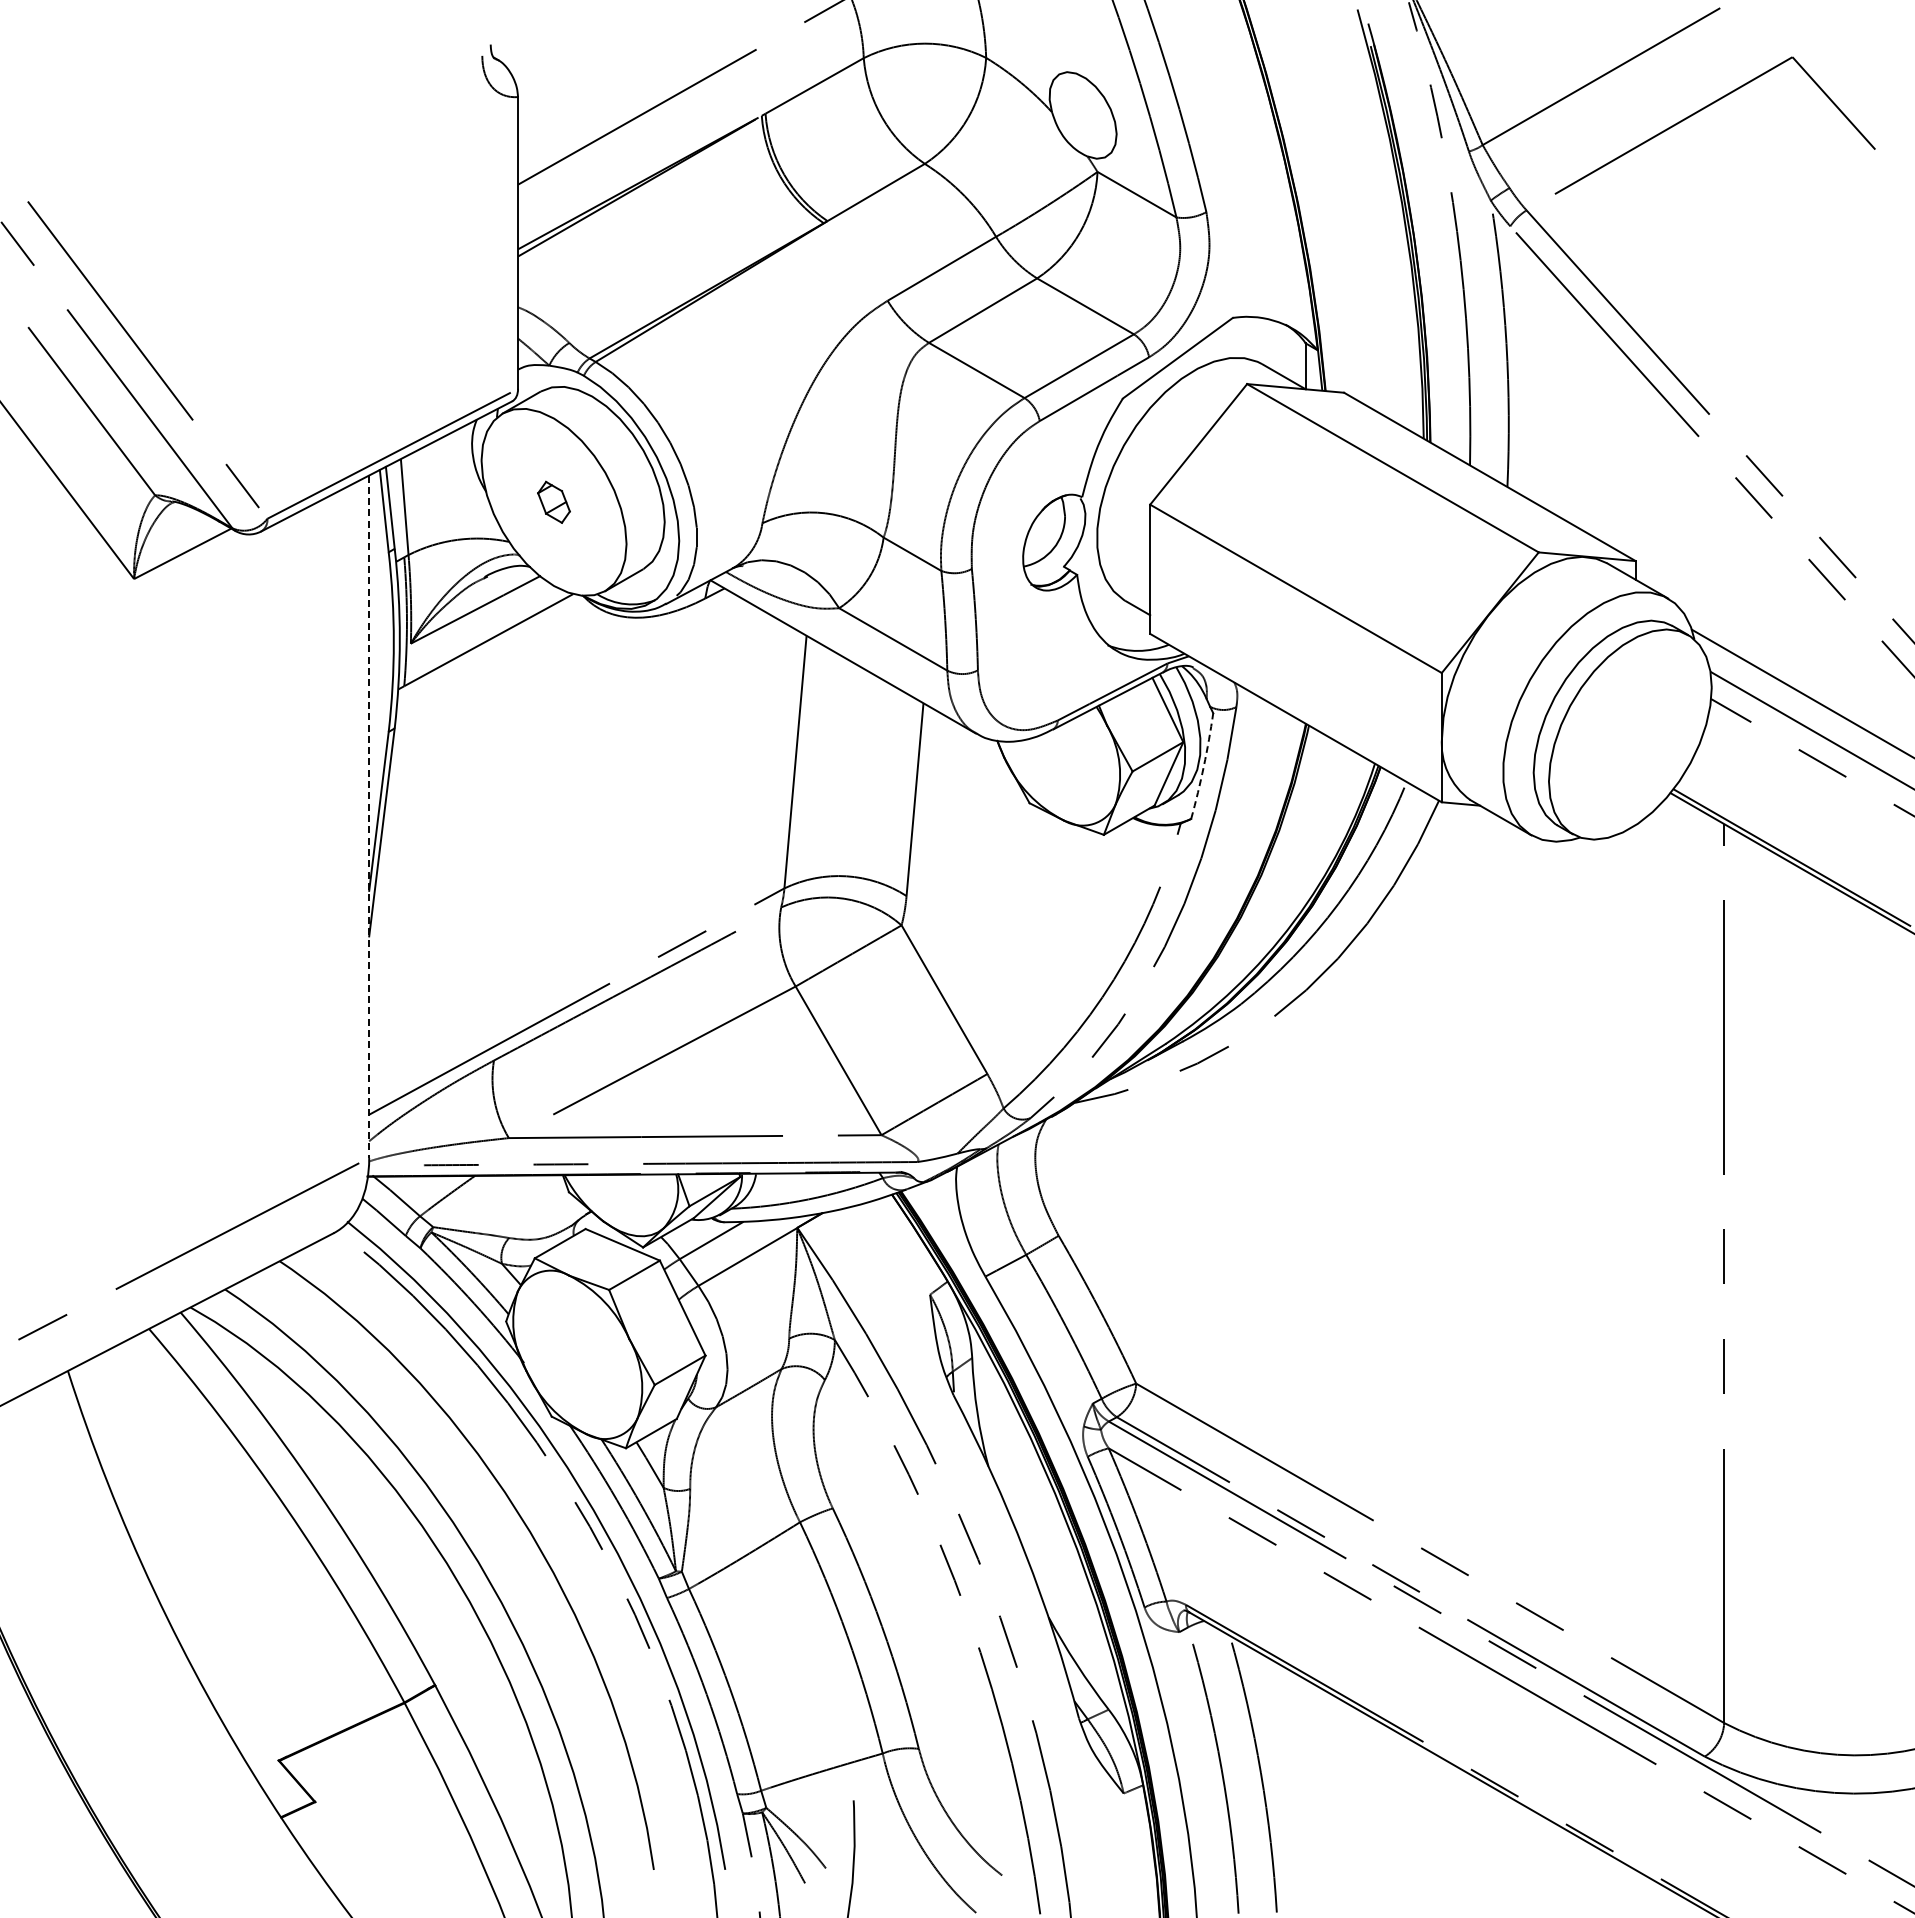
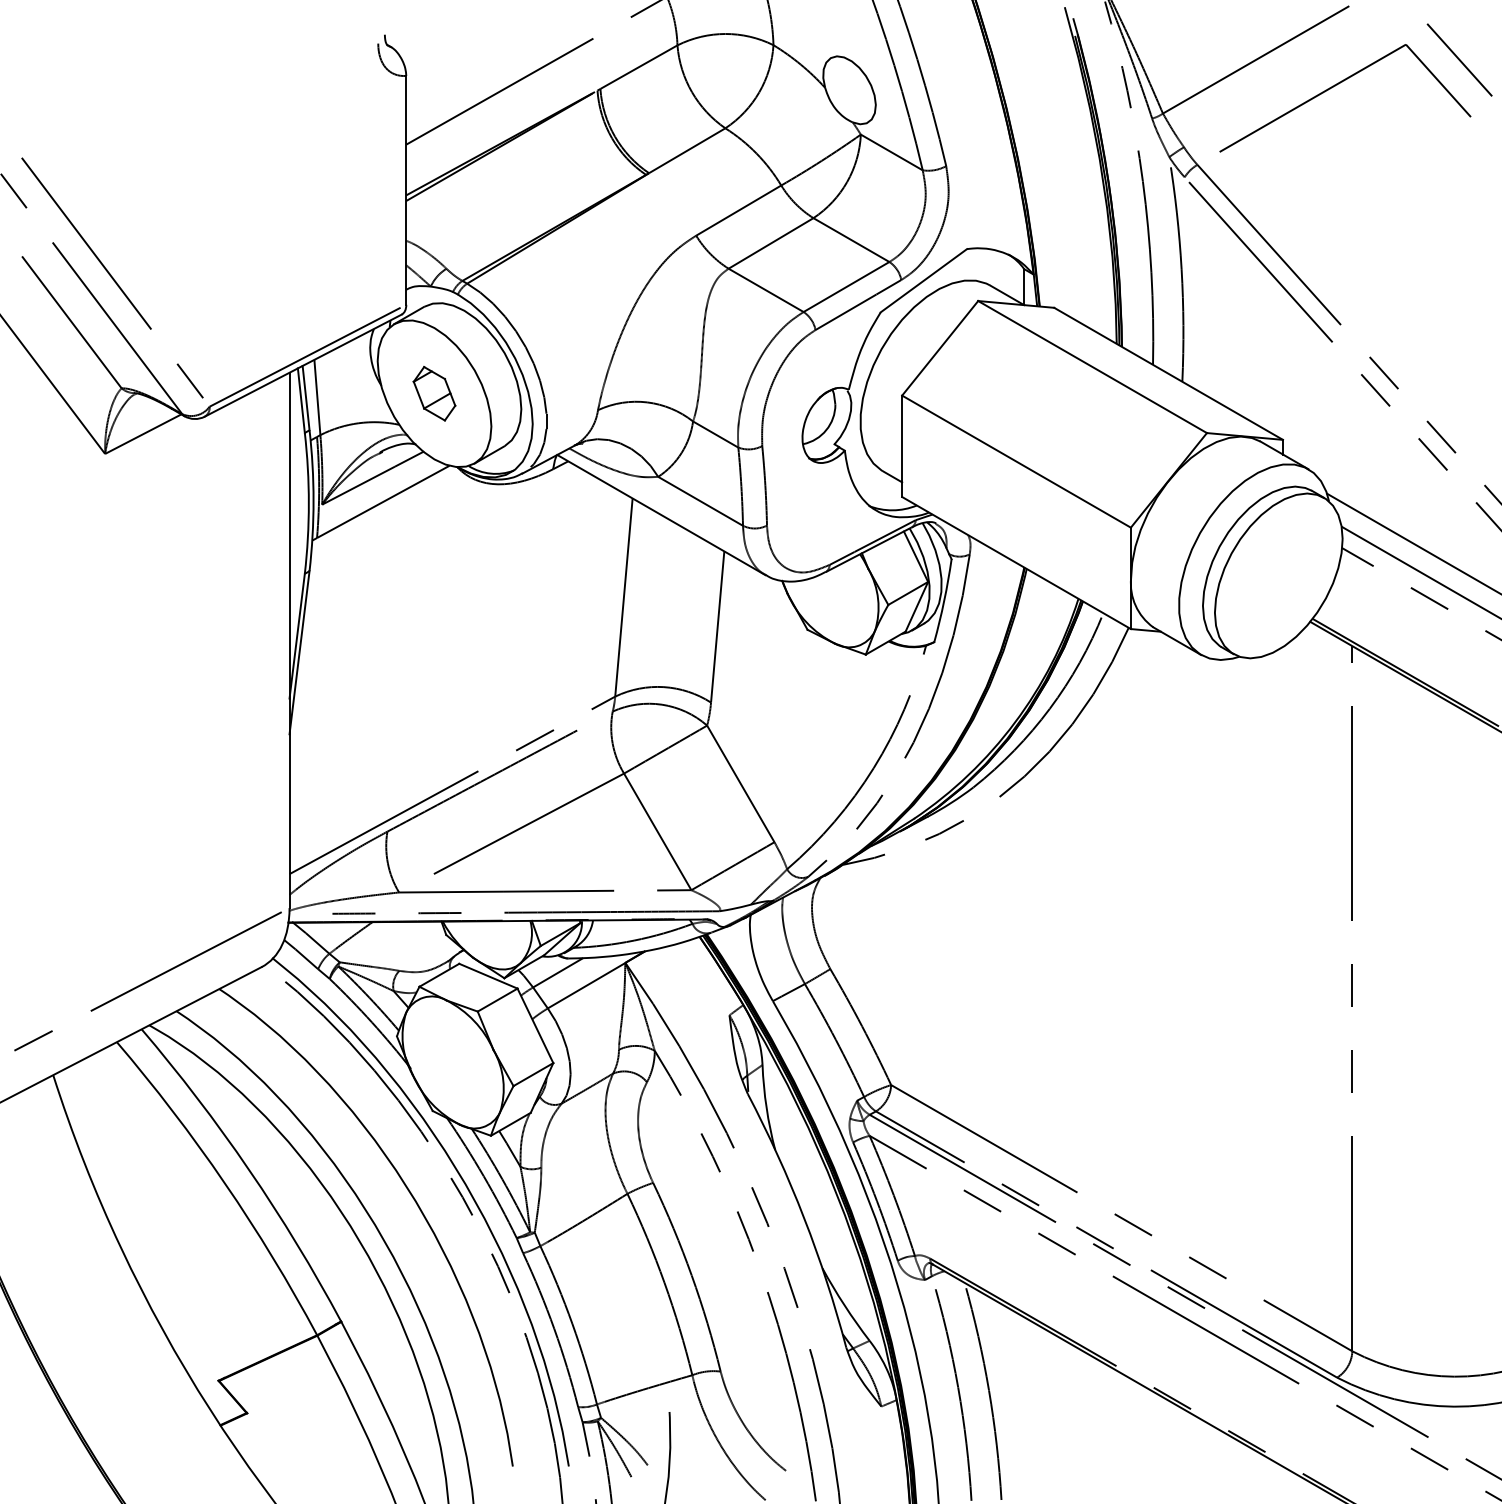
line: (1860, 76) -> (1459, 59), added
part: (553, 502) -> (434, 393), size x1.67
arc: (1203, 766) -> (943, 601), dashed -> solid
line: (369, 817) -> (289, 641), dashed -> solid

